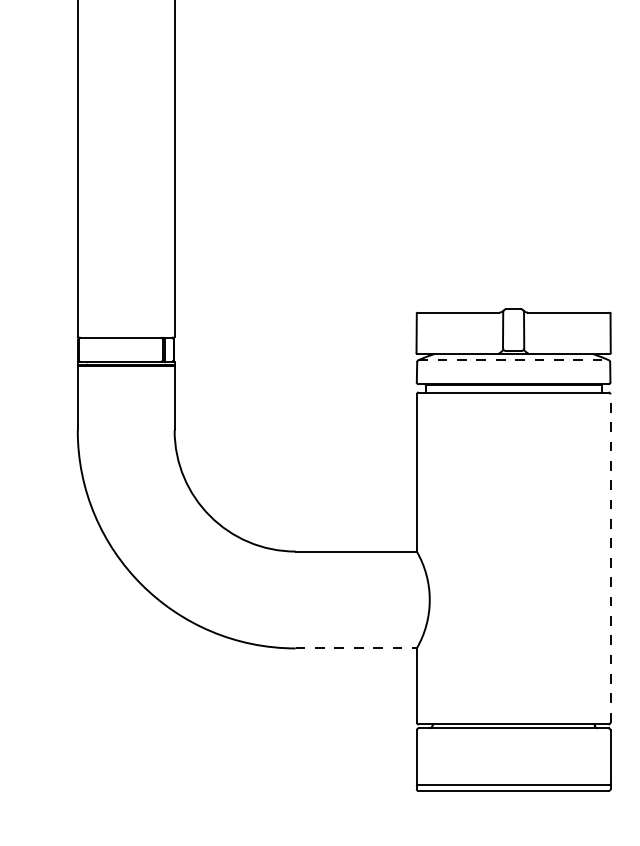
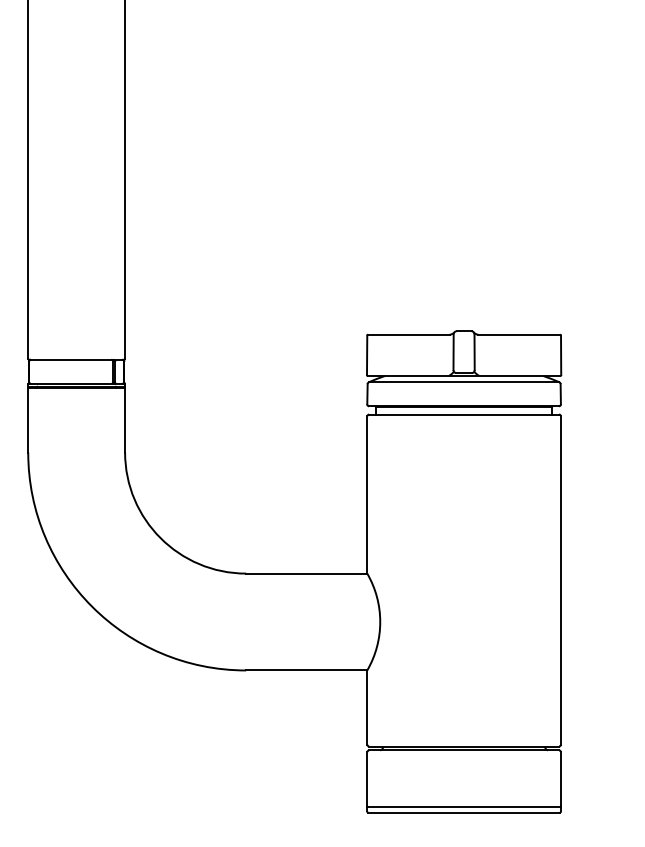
line: (514, 360) -> (464, 382), dashed -> solid
line: (611, 558) -> (561, 580), dashed -> solid
line: (356, 648) -> (306, 670), dashed -> solid

